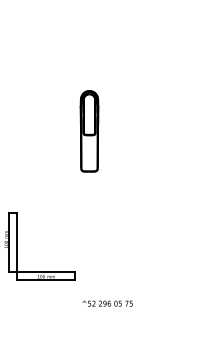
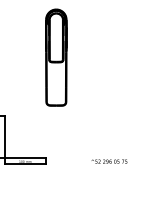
part: (89, 131) -> (56, 57), size x1.67
text: (107, 303) -> (109, 161), moved

